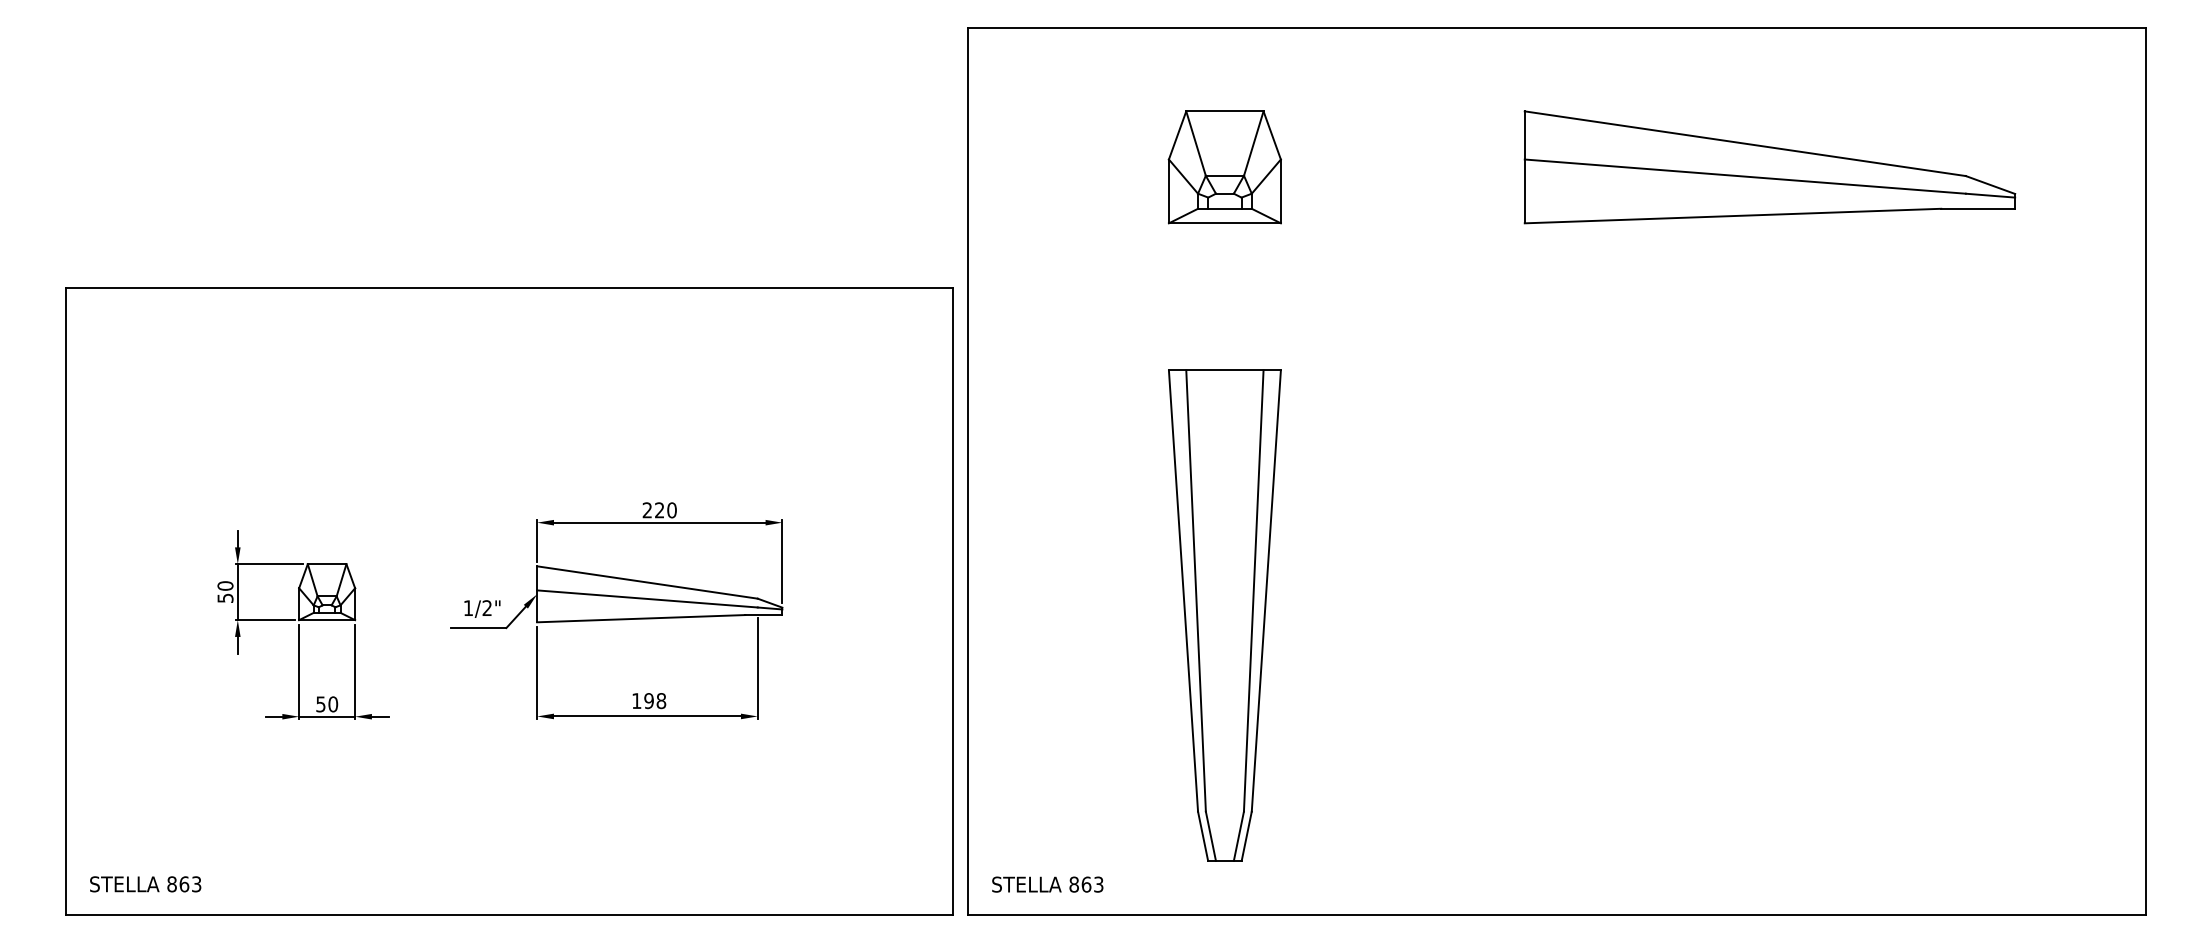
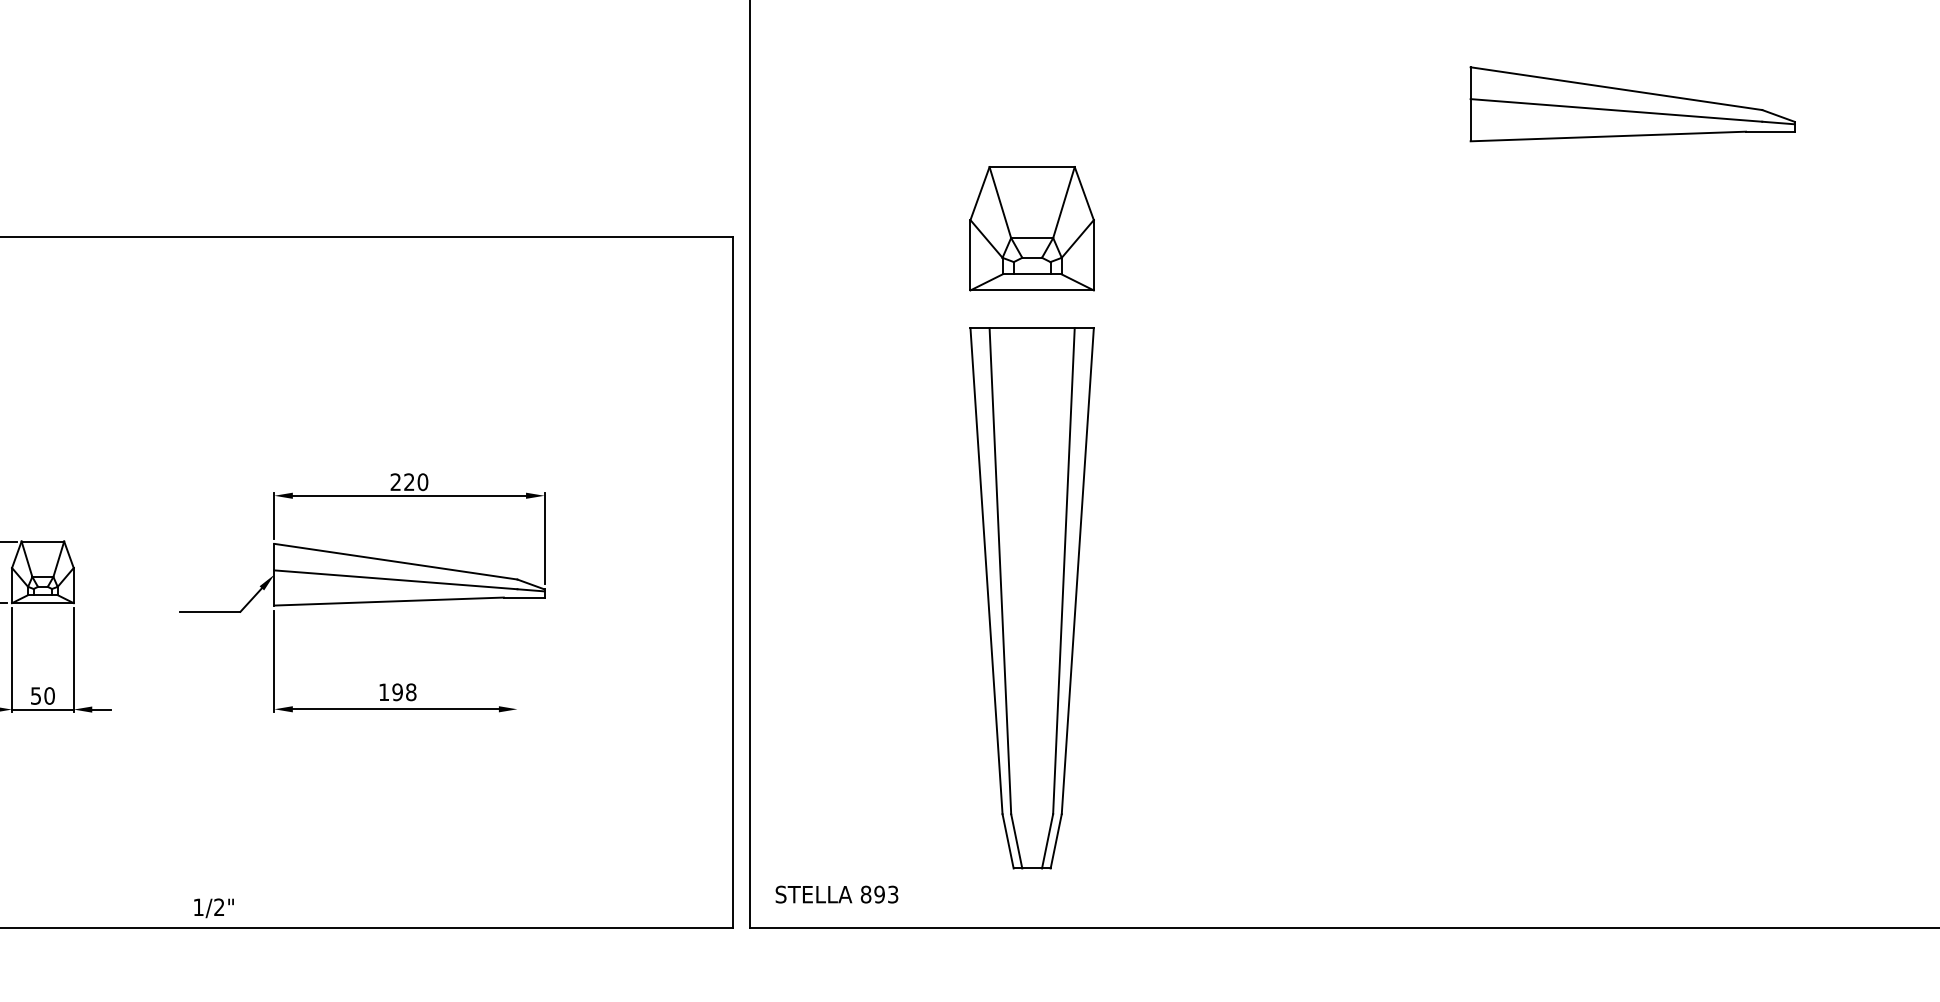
part: (1224, 167) -> (1031, 228), moved
part: (1769, 167) -> (1632, 104), size x0.6
text: (482, 608) -> (214, 907), moved
line: (757, 668) -> (517, 656), removed
text: (1086, 884) -> (879, 894), 863 -> 893

